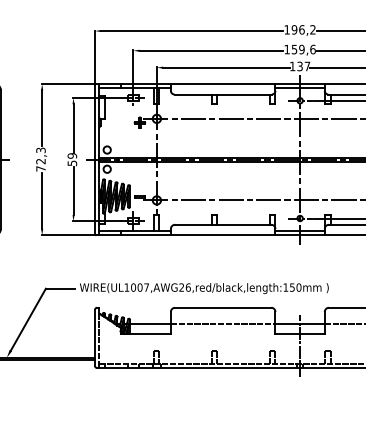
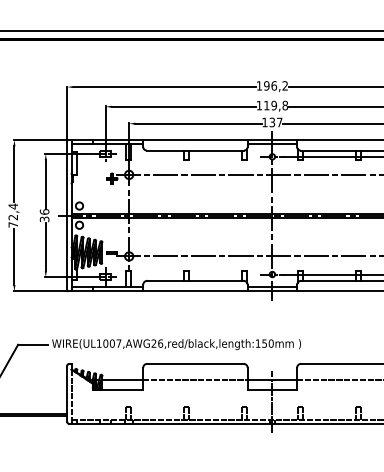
text: (303, 49) -> (275, 105), 159,6 -> 119,8
text: (41, 150) -> (13, 206), 72,3 -> 72,4
text: (72, 159) -> (44, 215), 59 -> 36

